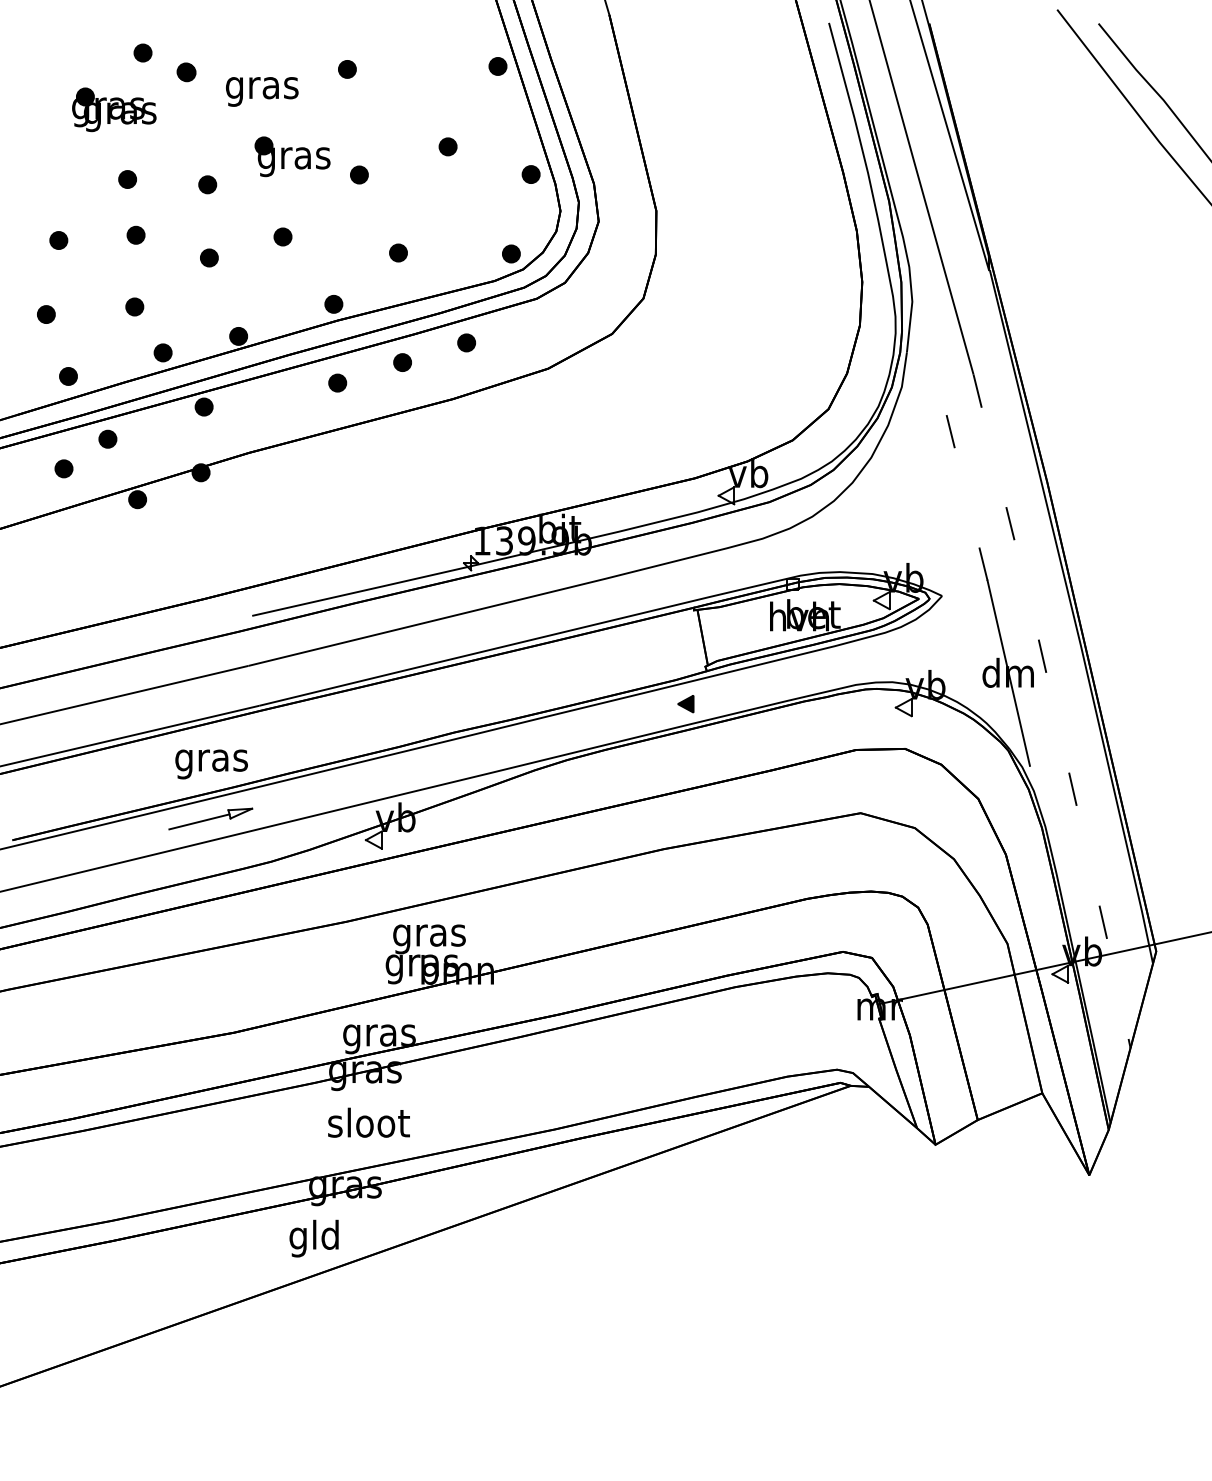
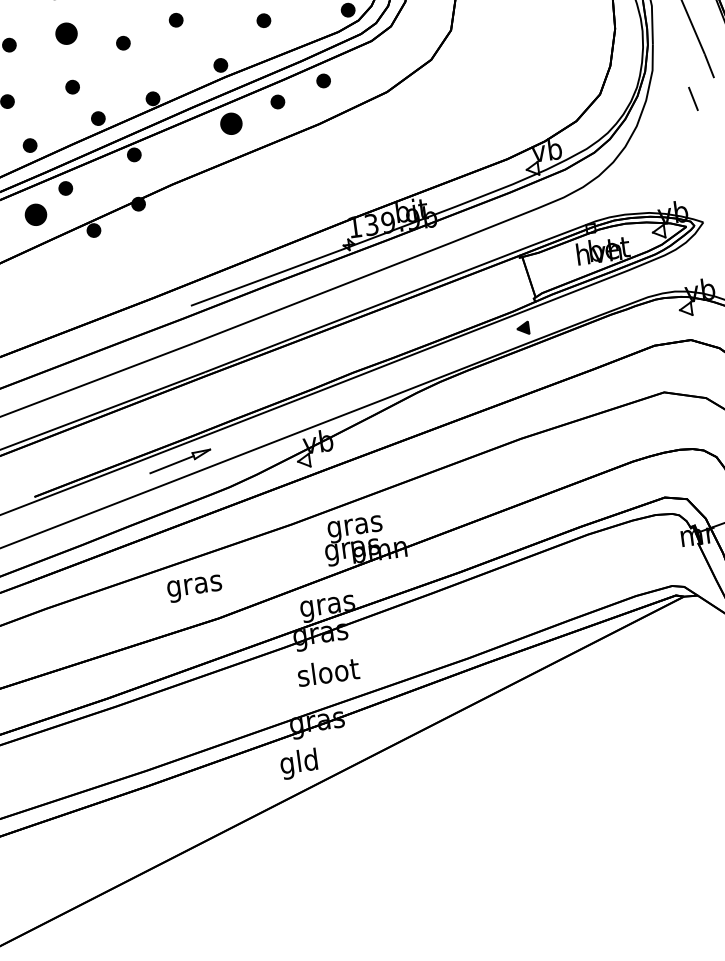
part: (135, 234) -> (65, 33), size x1.6
part: (337, 382) -> (231, 123), size x1.6
part: (63, 468) -> (35, 214), size x1.6
text: (211, 764) -> (194, 588), moved

